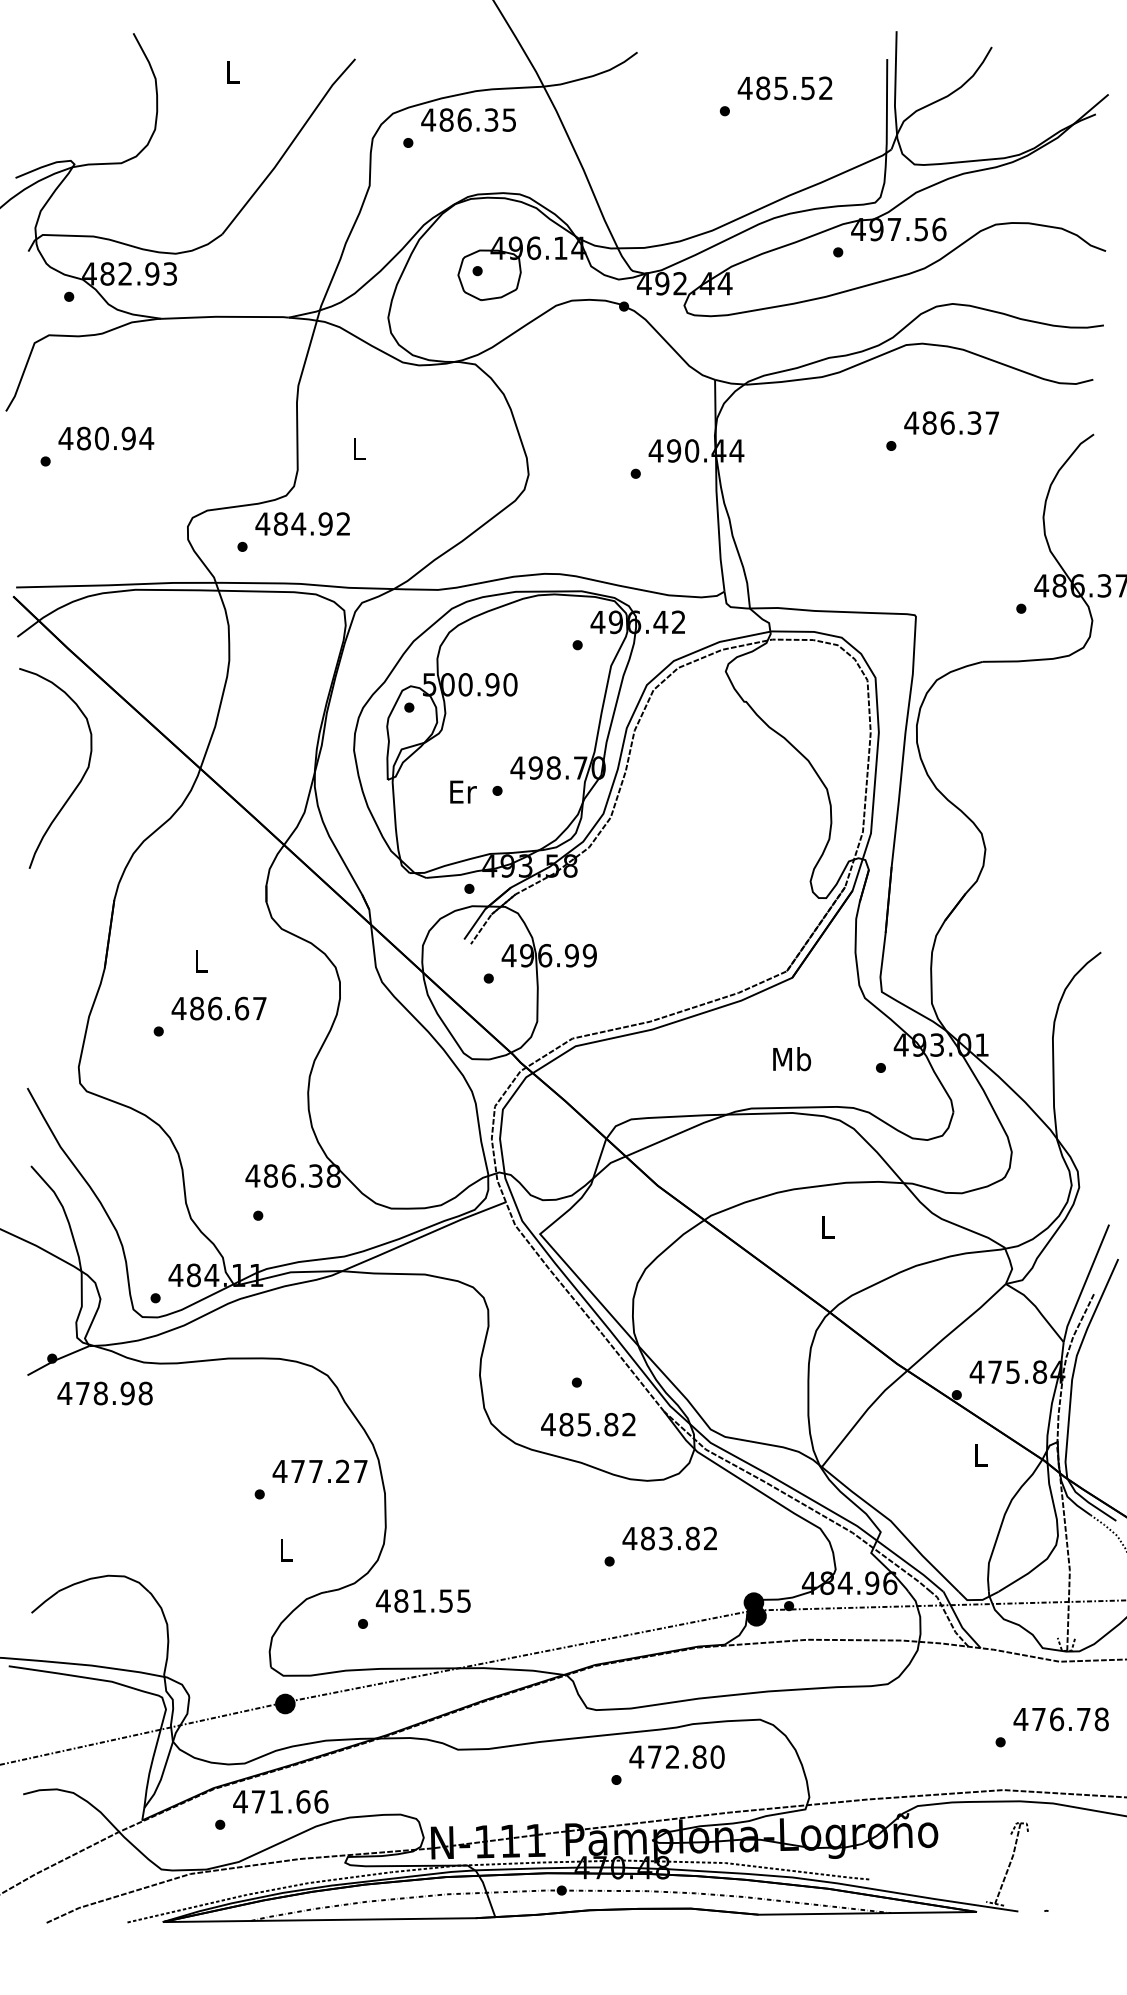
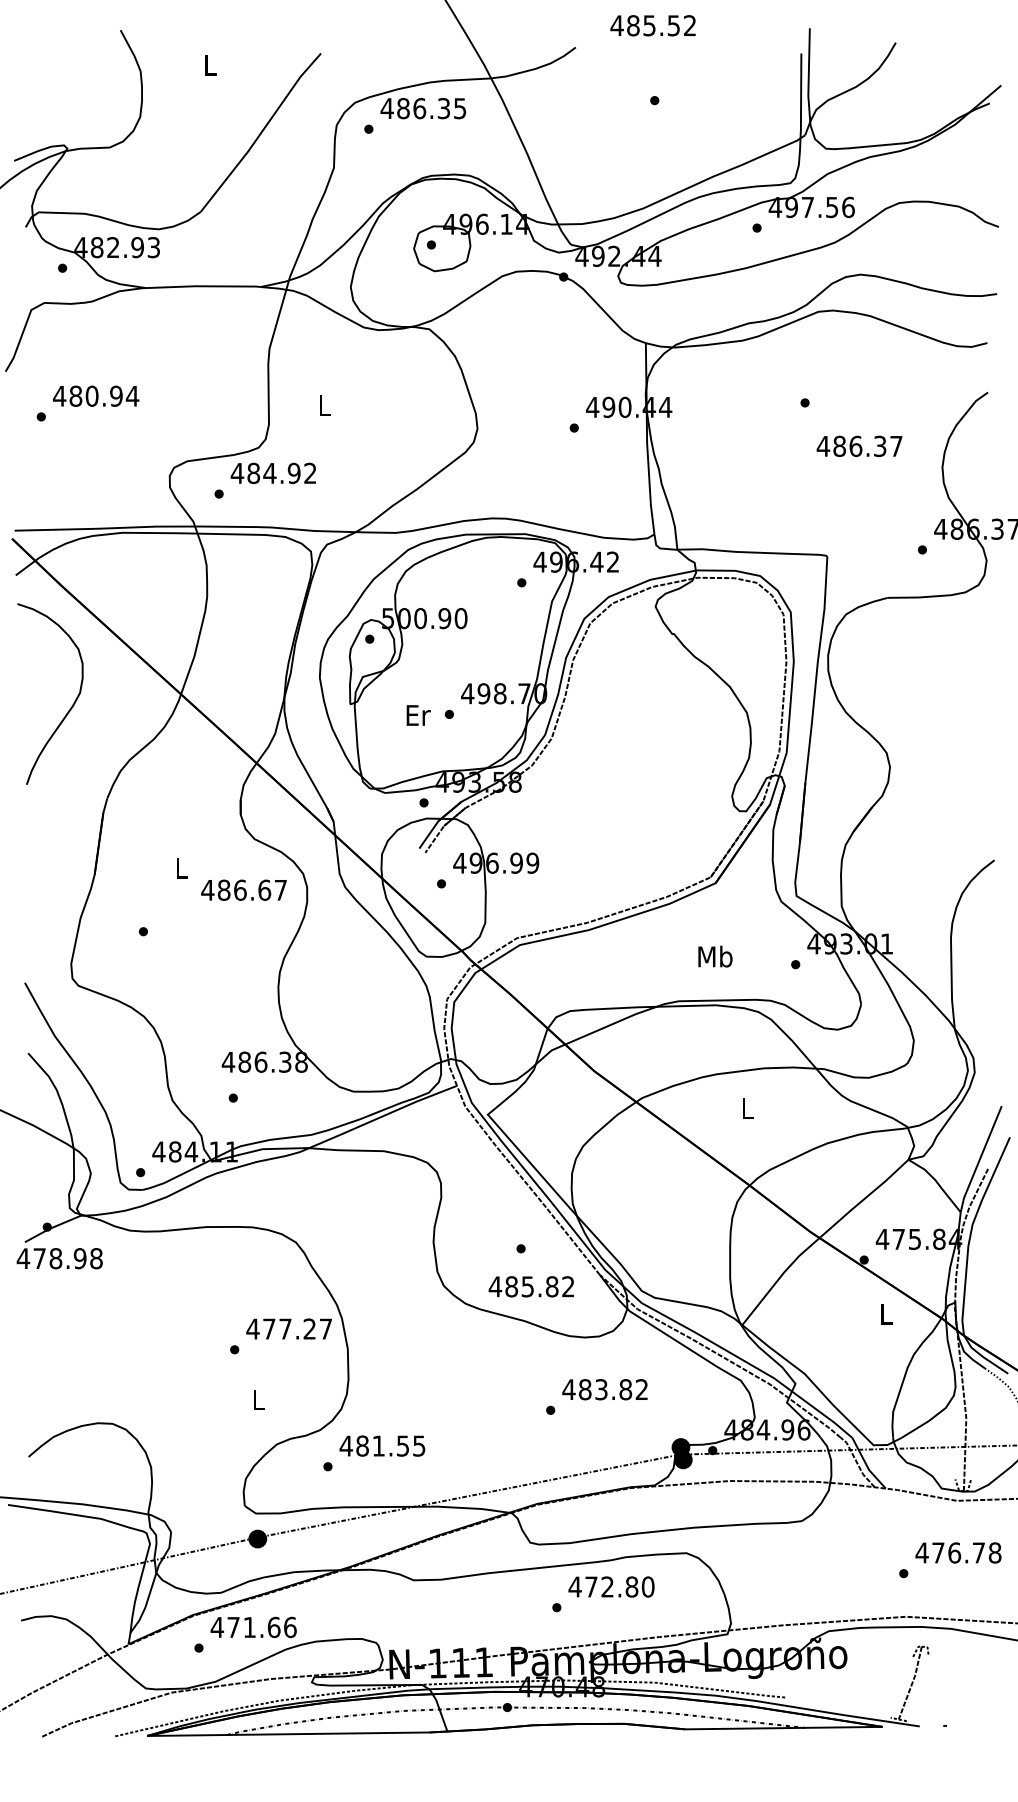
text: (784, 88) -> (652, 25), moved
text: (951, 422) -> (859, 445), moved
text: (218, 1008) -> (243, 890), moved
text: (104, 1393) -> (59, 1258), moved

